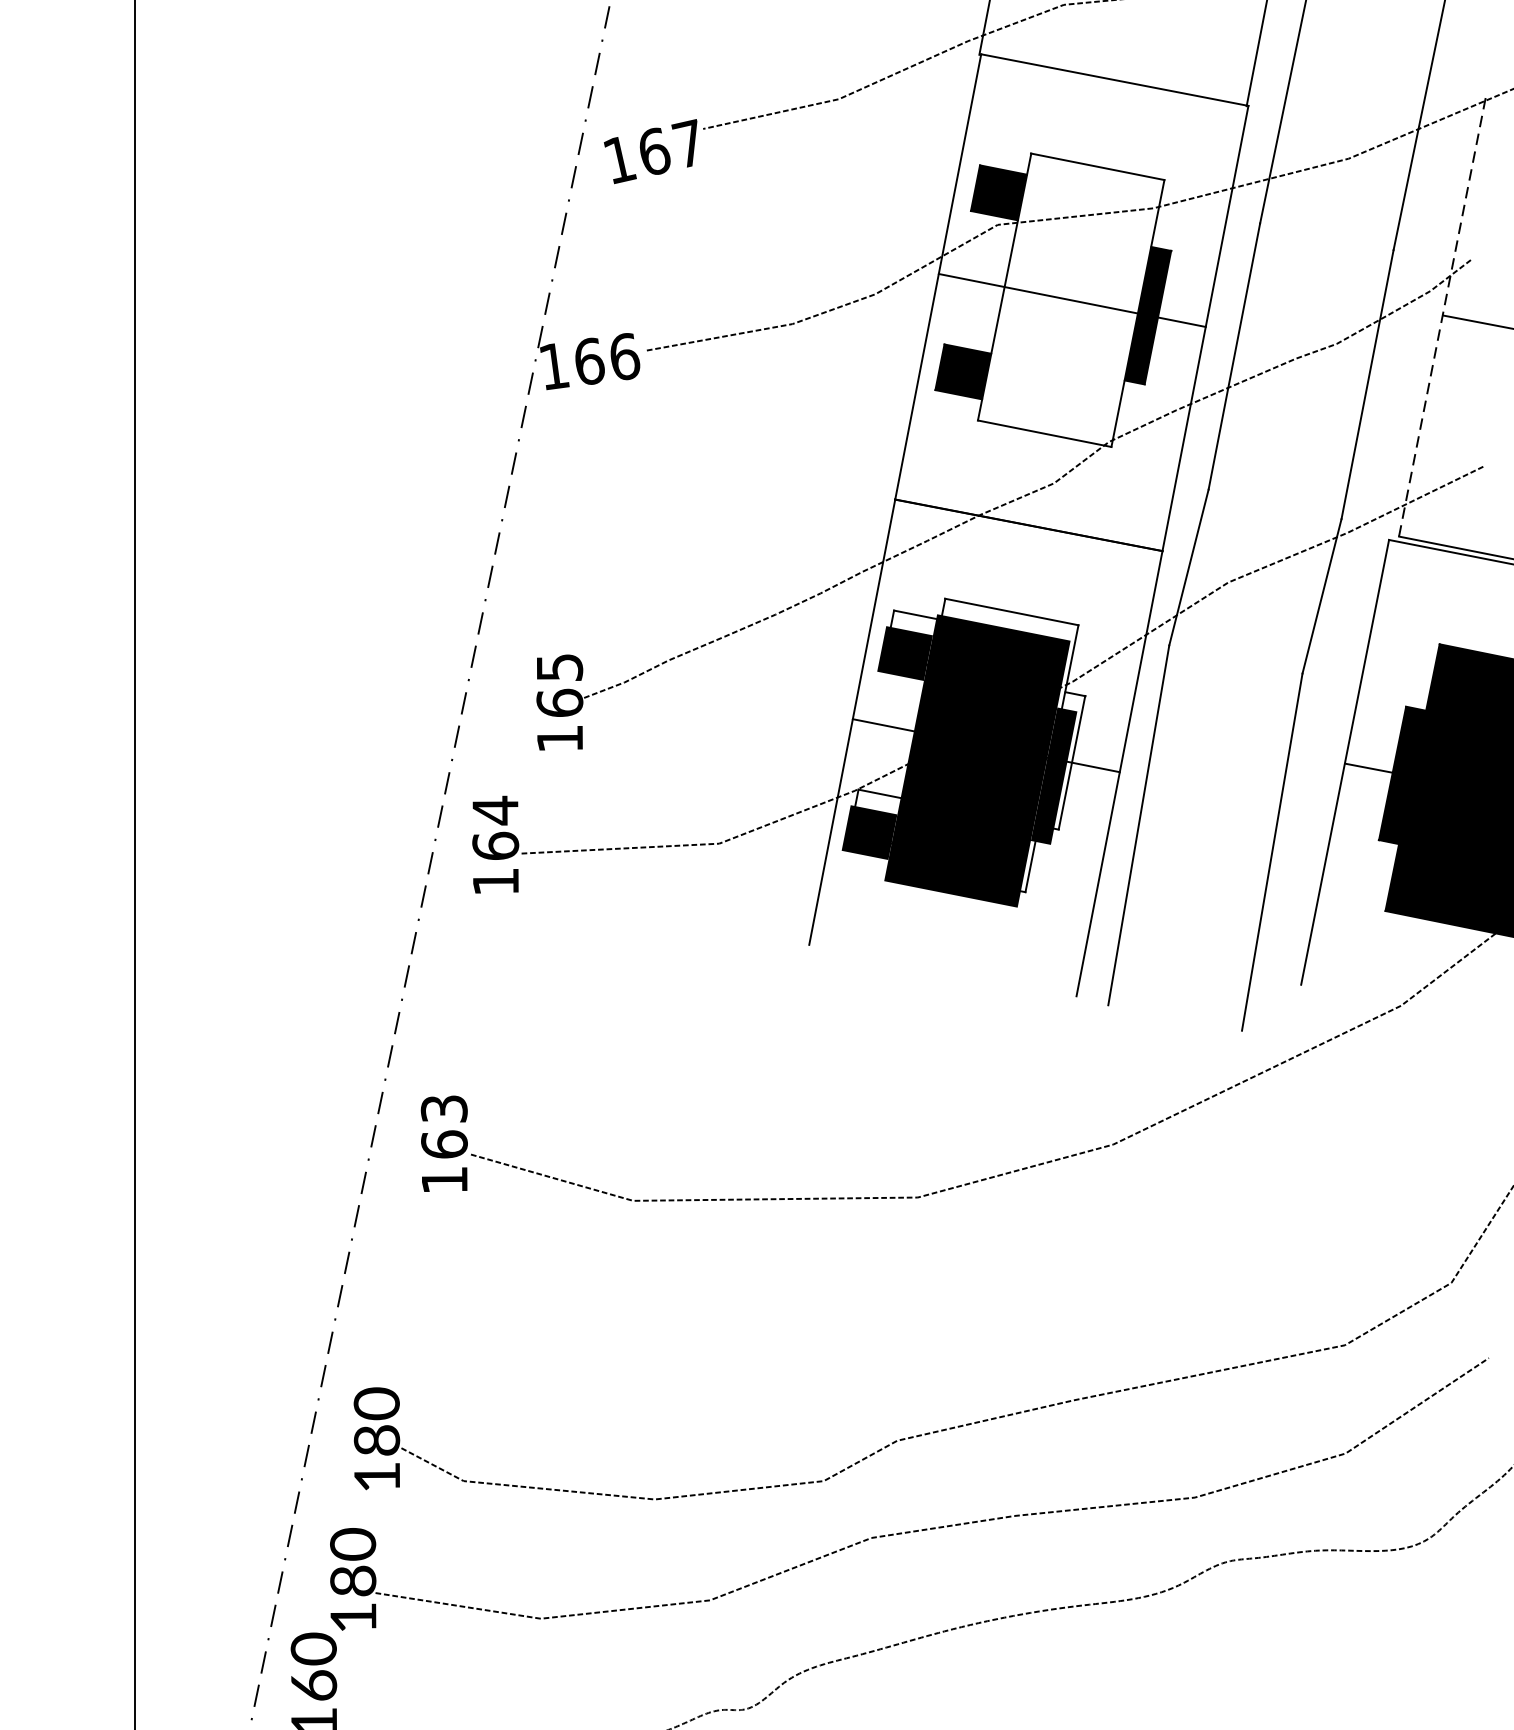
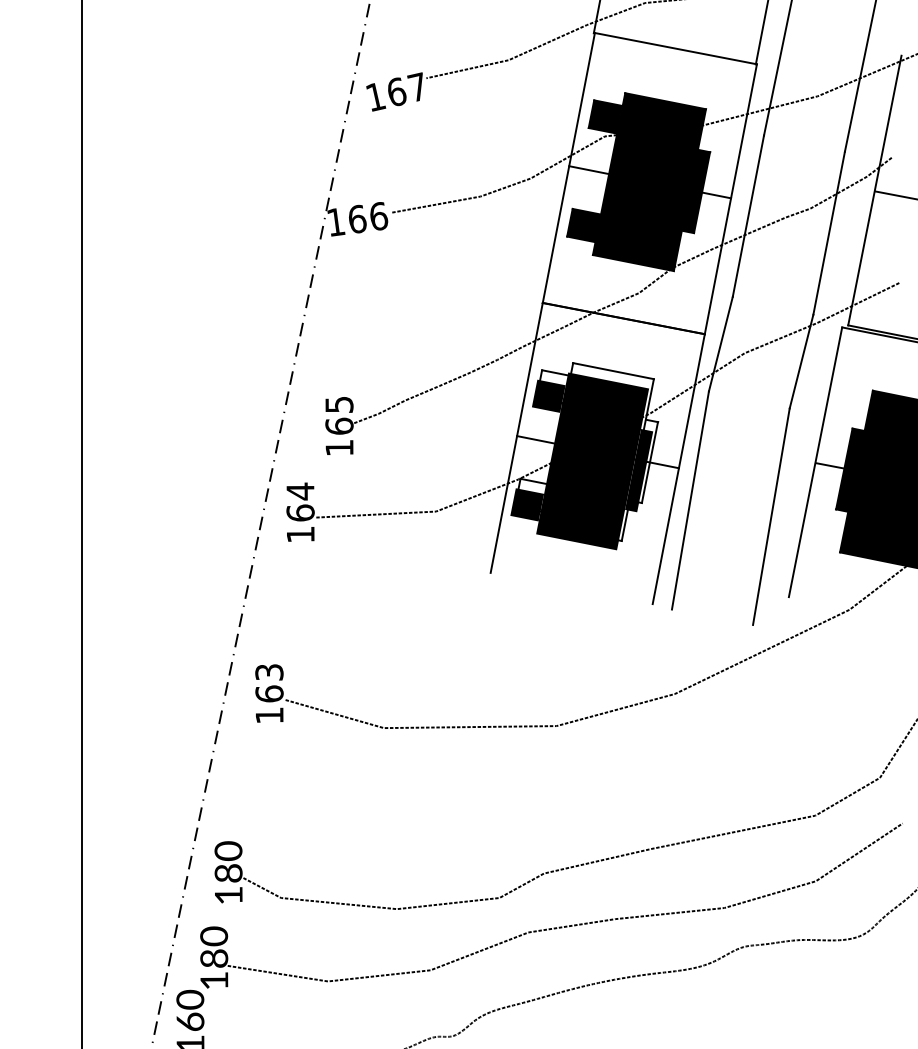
fill: (1071, 300) -> (649, 182), added
line: (1442, 314) -> (874, 190), dashed -> solid

